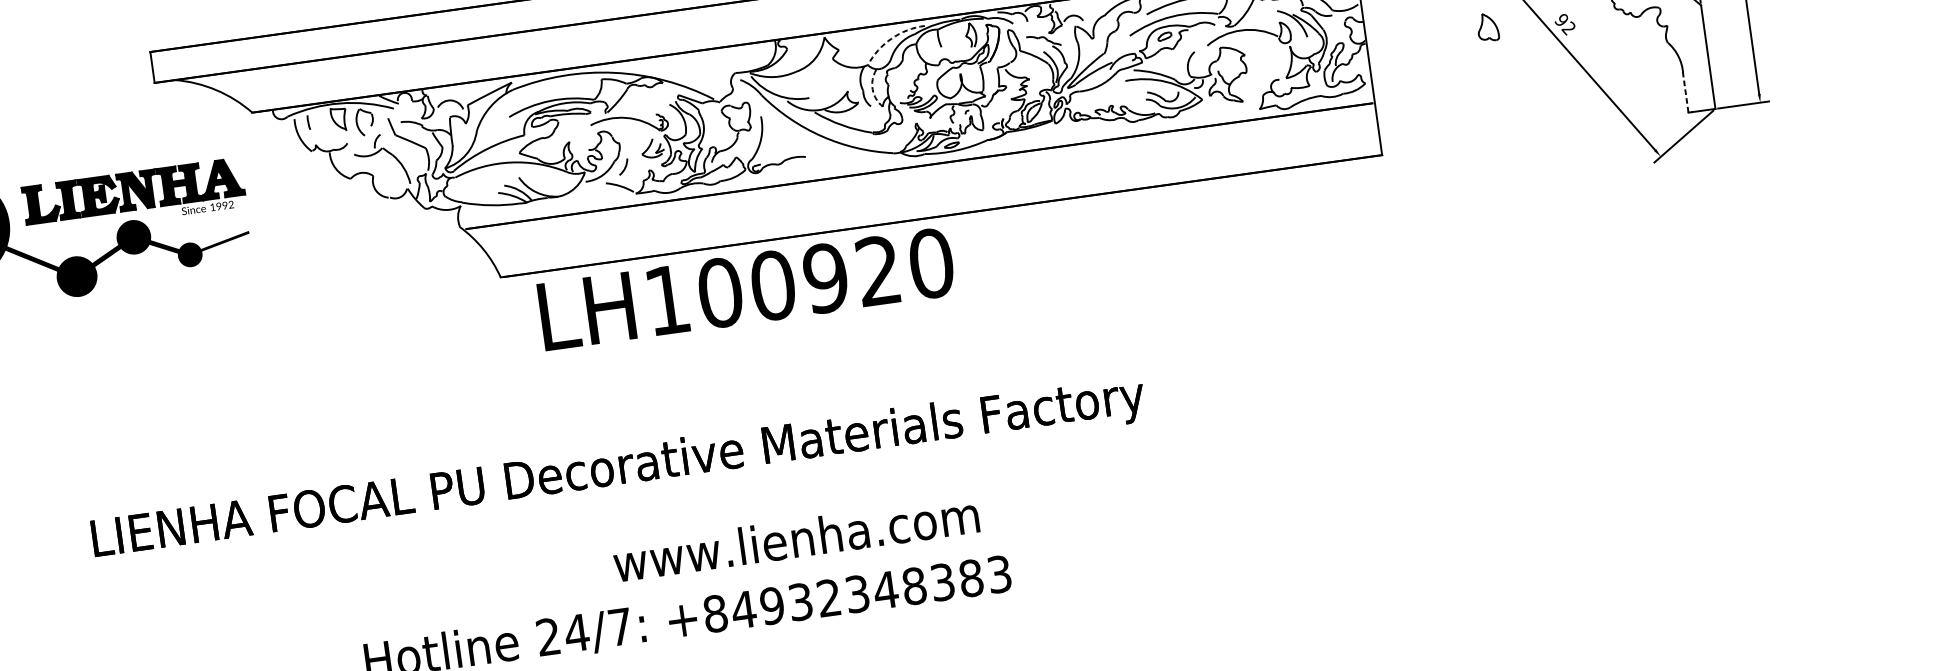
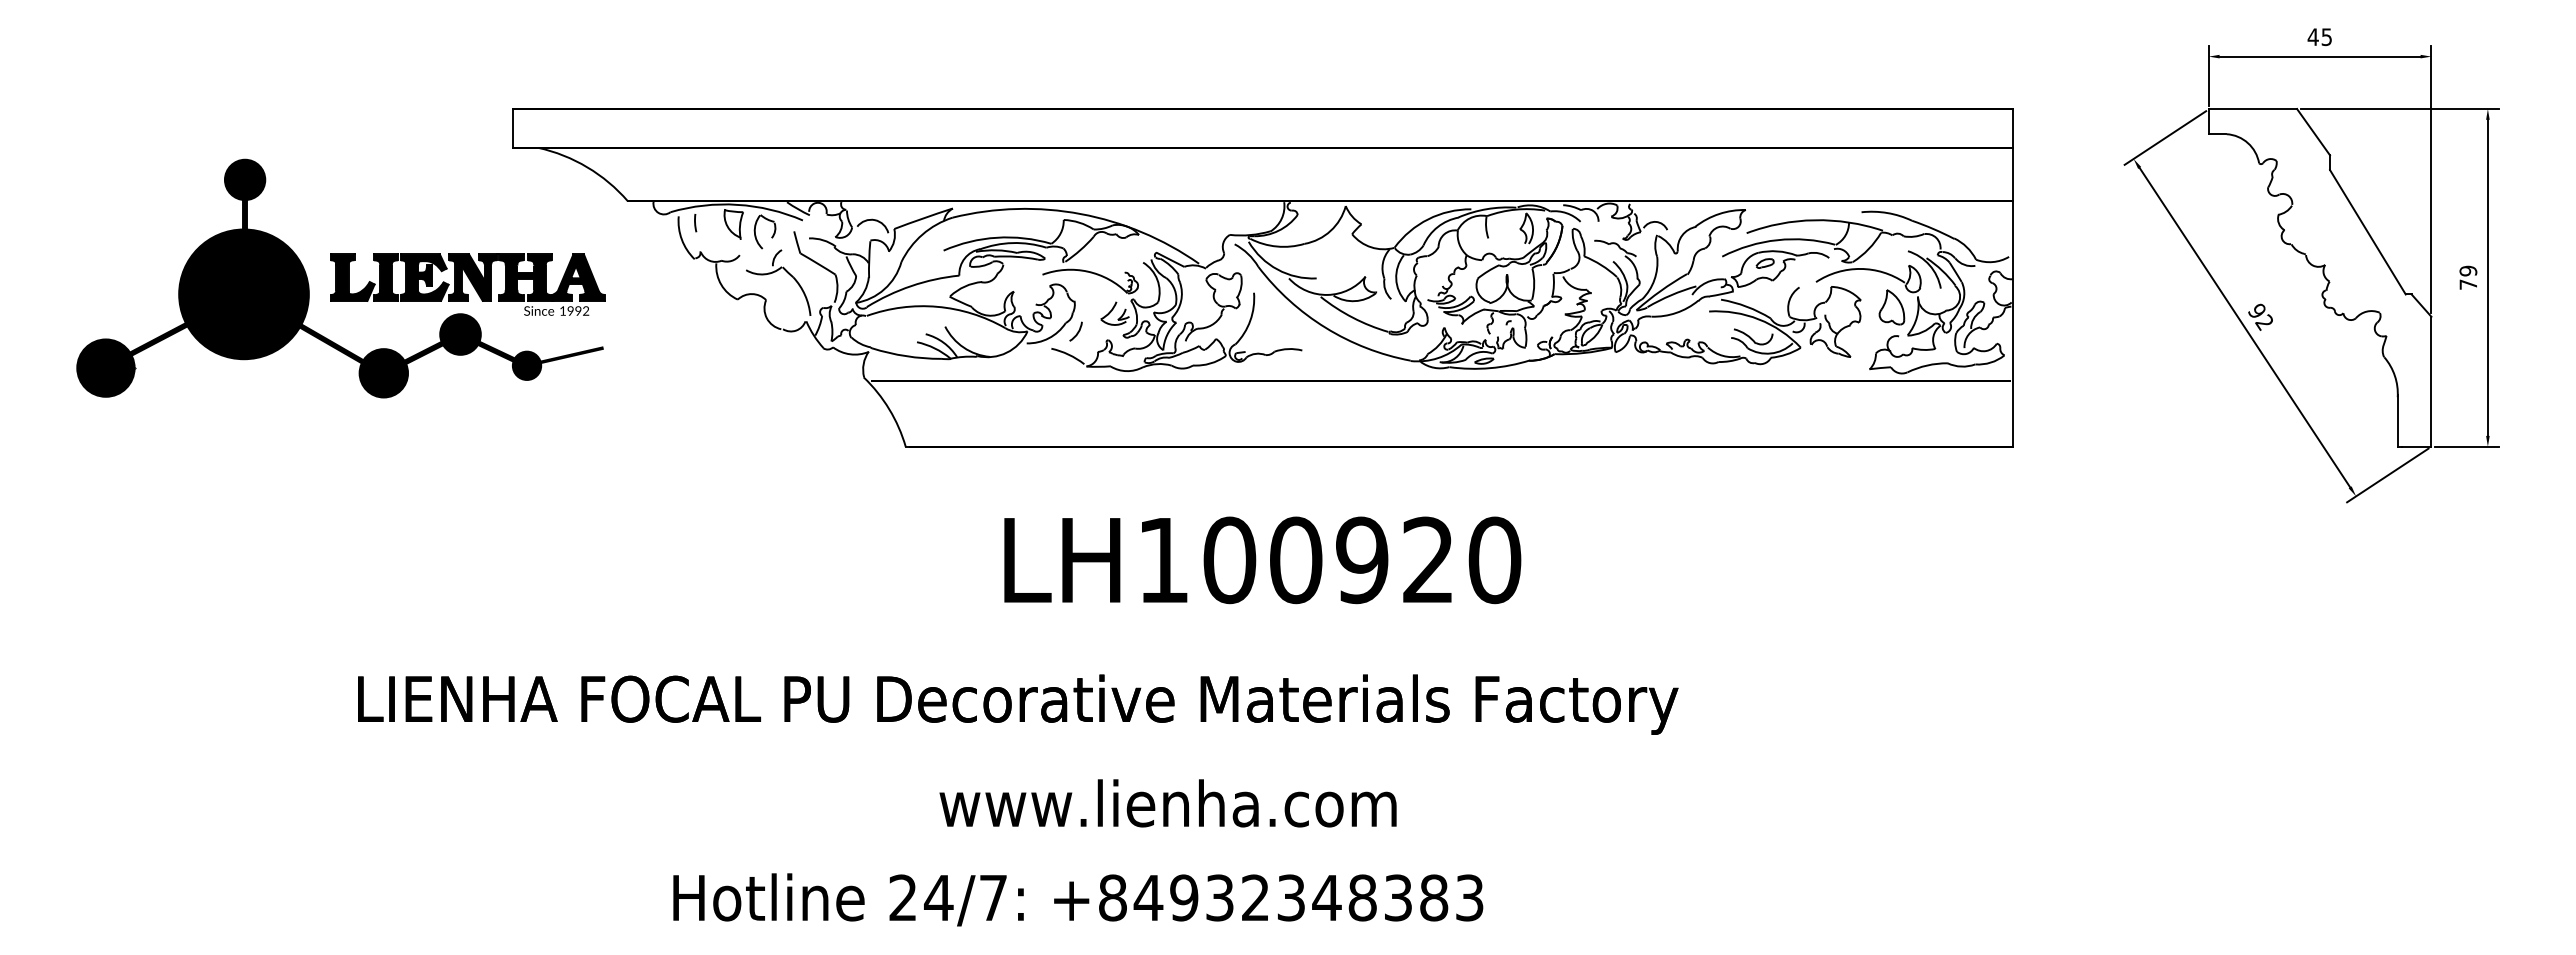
part: (1487, 27) -> (1891, 307), moved
arc: (891, 38) -> (1428, 219), dashed -> solid
arc: (872, 89) -> (1396, 278), dashed -> solid
line: (1685, 92) -> (2397, 421), dashed -> solid
text: (746, 289) -> (1262, 560), moved
text: (795, 539) -> (1167, 803), moved

